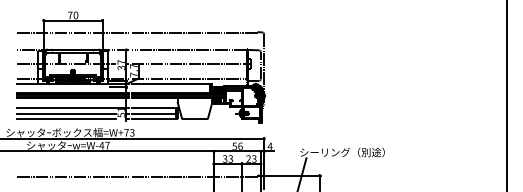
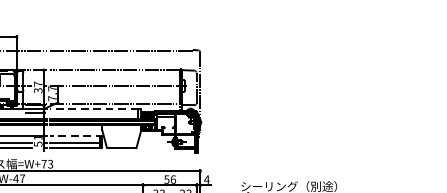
line: (170, 84) -> (93, 109), solid -> dashed
line: (155, 107) -> (76, 135), solid -> dashed

